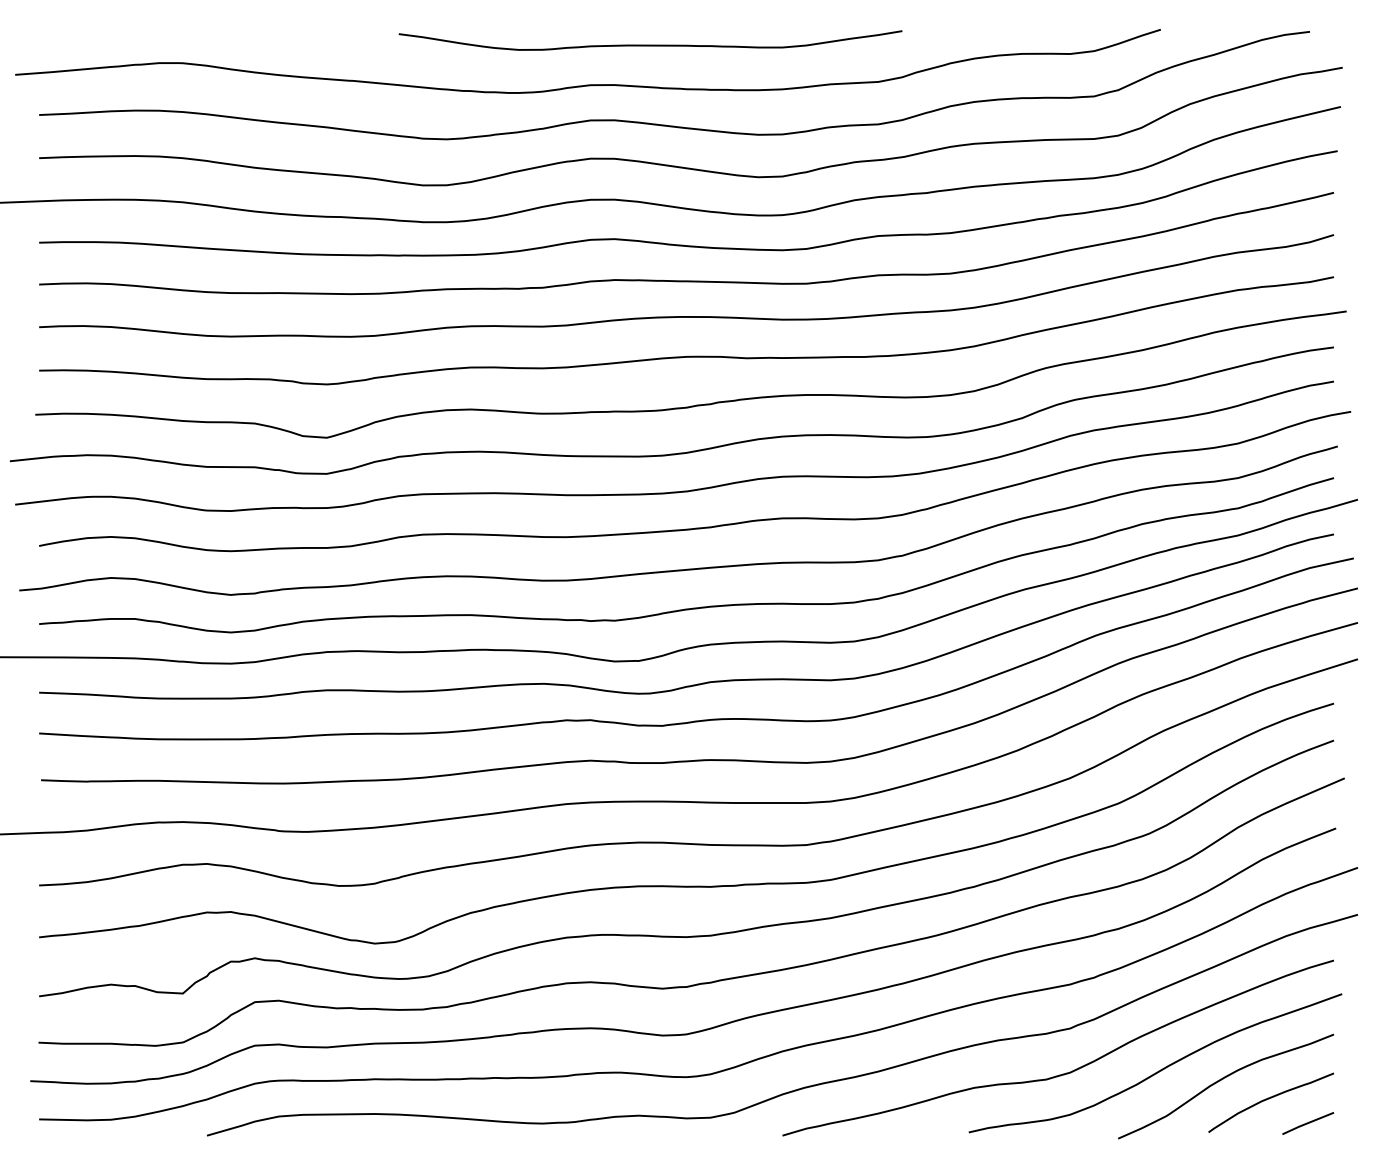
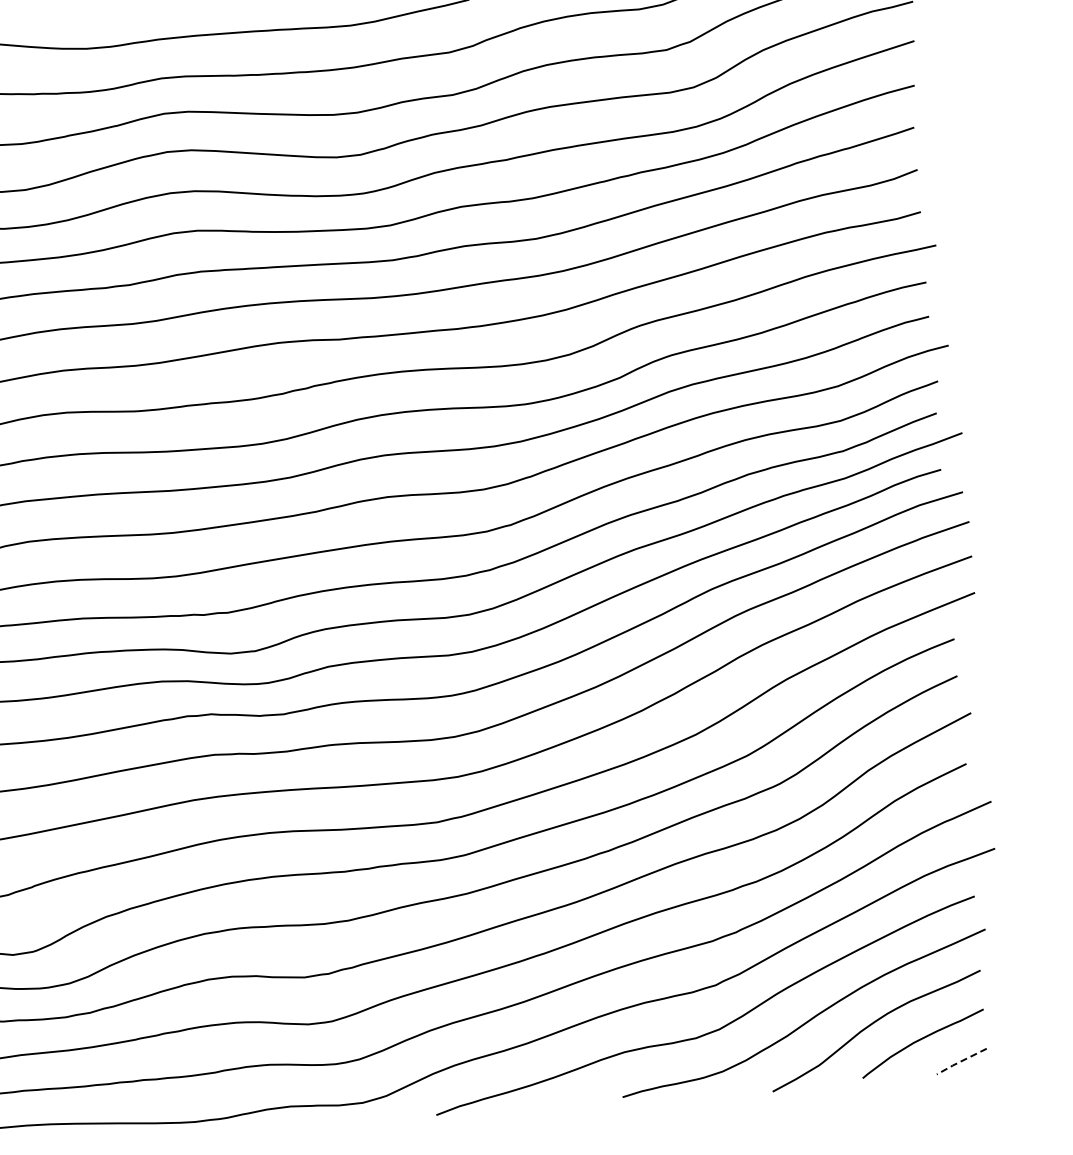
line: (1307, 1123) -> (961, 1061), solid -> dashed

